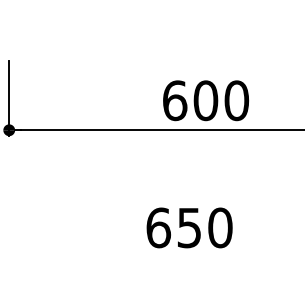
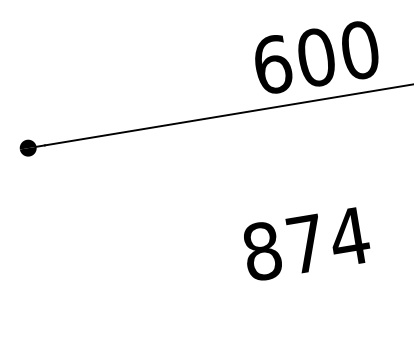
line: (9, 98) -> (21, 103), removed
text: (205, 100) -> (315, 57), moved
text: (189, 227) -> (305, 243), 650 -> 874

